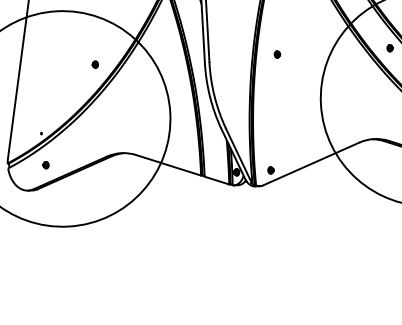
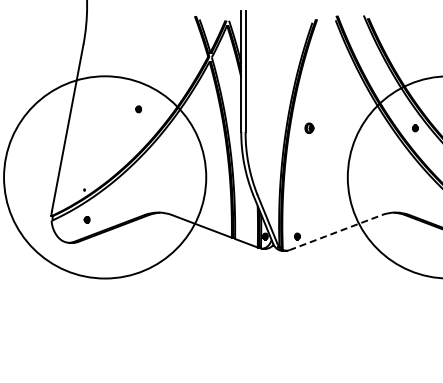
part: (277, 54) -> (309, 128), size x1.6
part: (95, 64) -> (138, 109), moved
line: (312, 163) -> (336, 232), solid -> dashed

